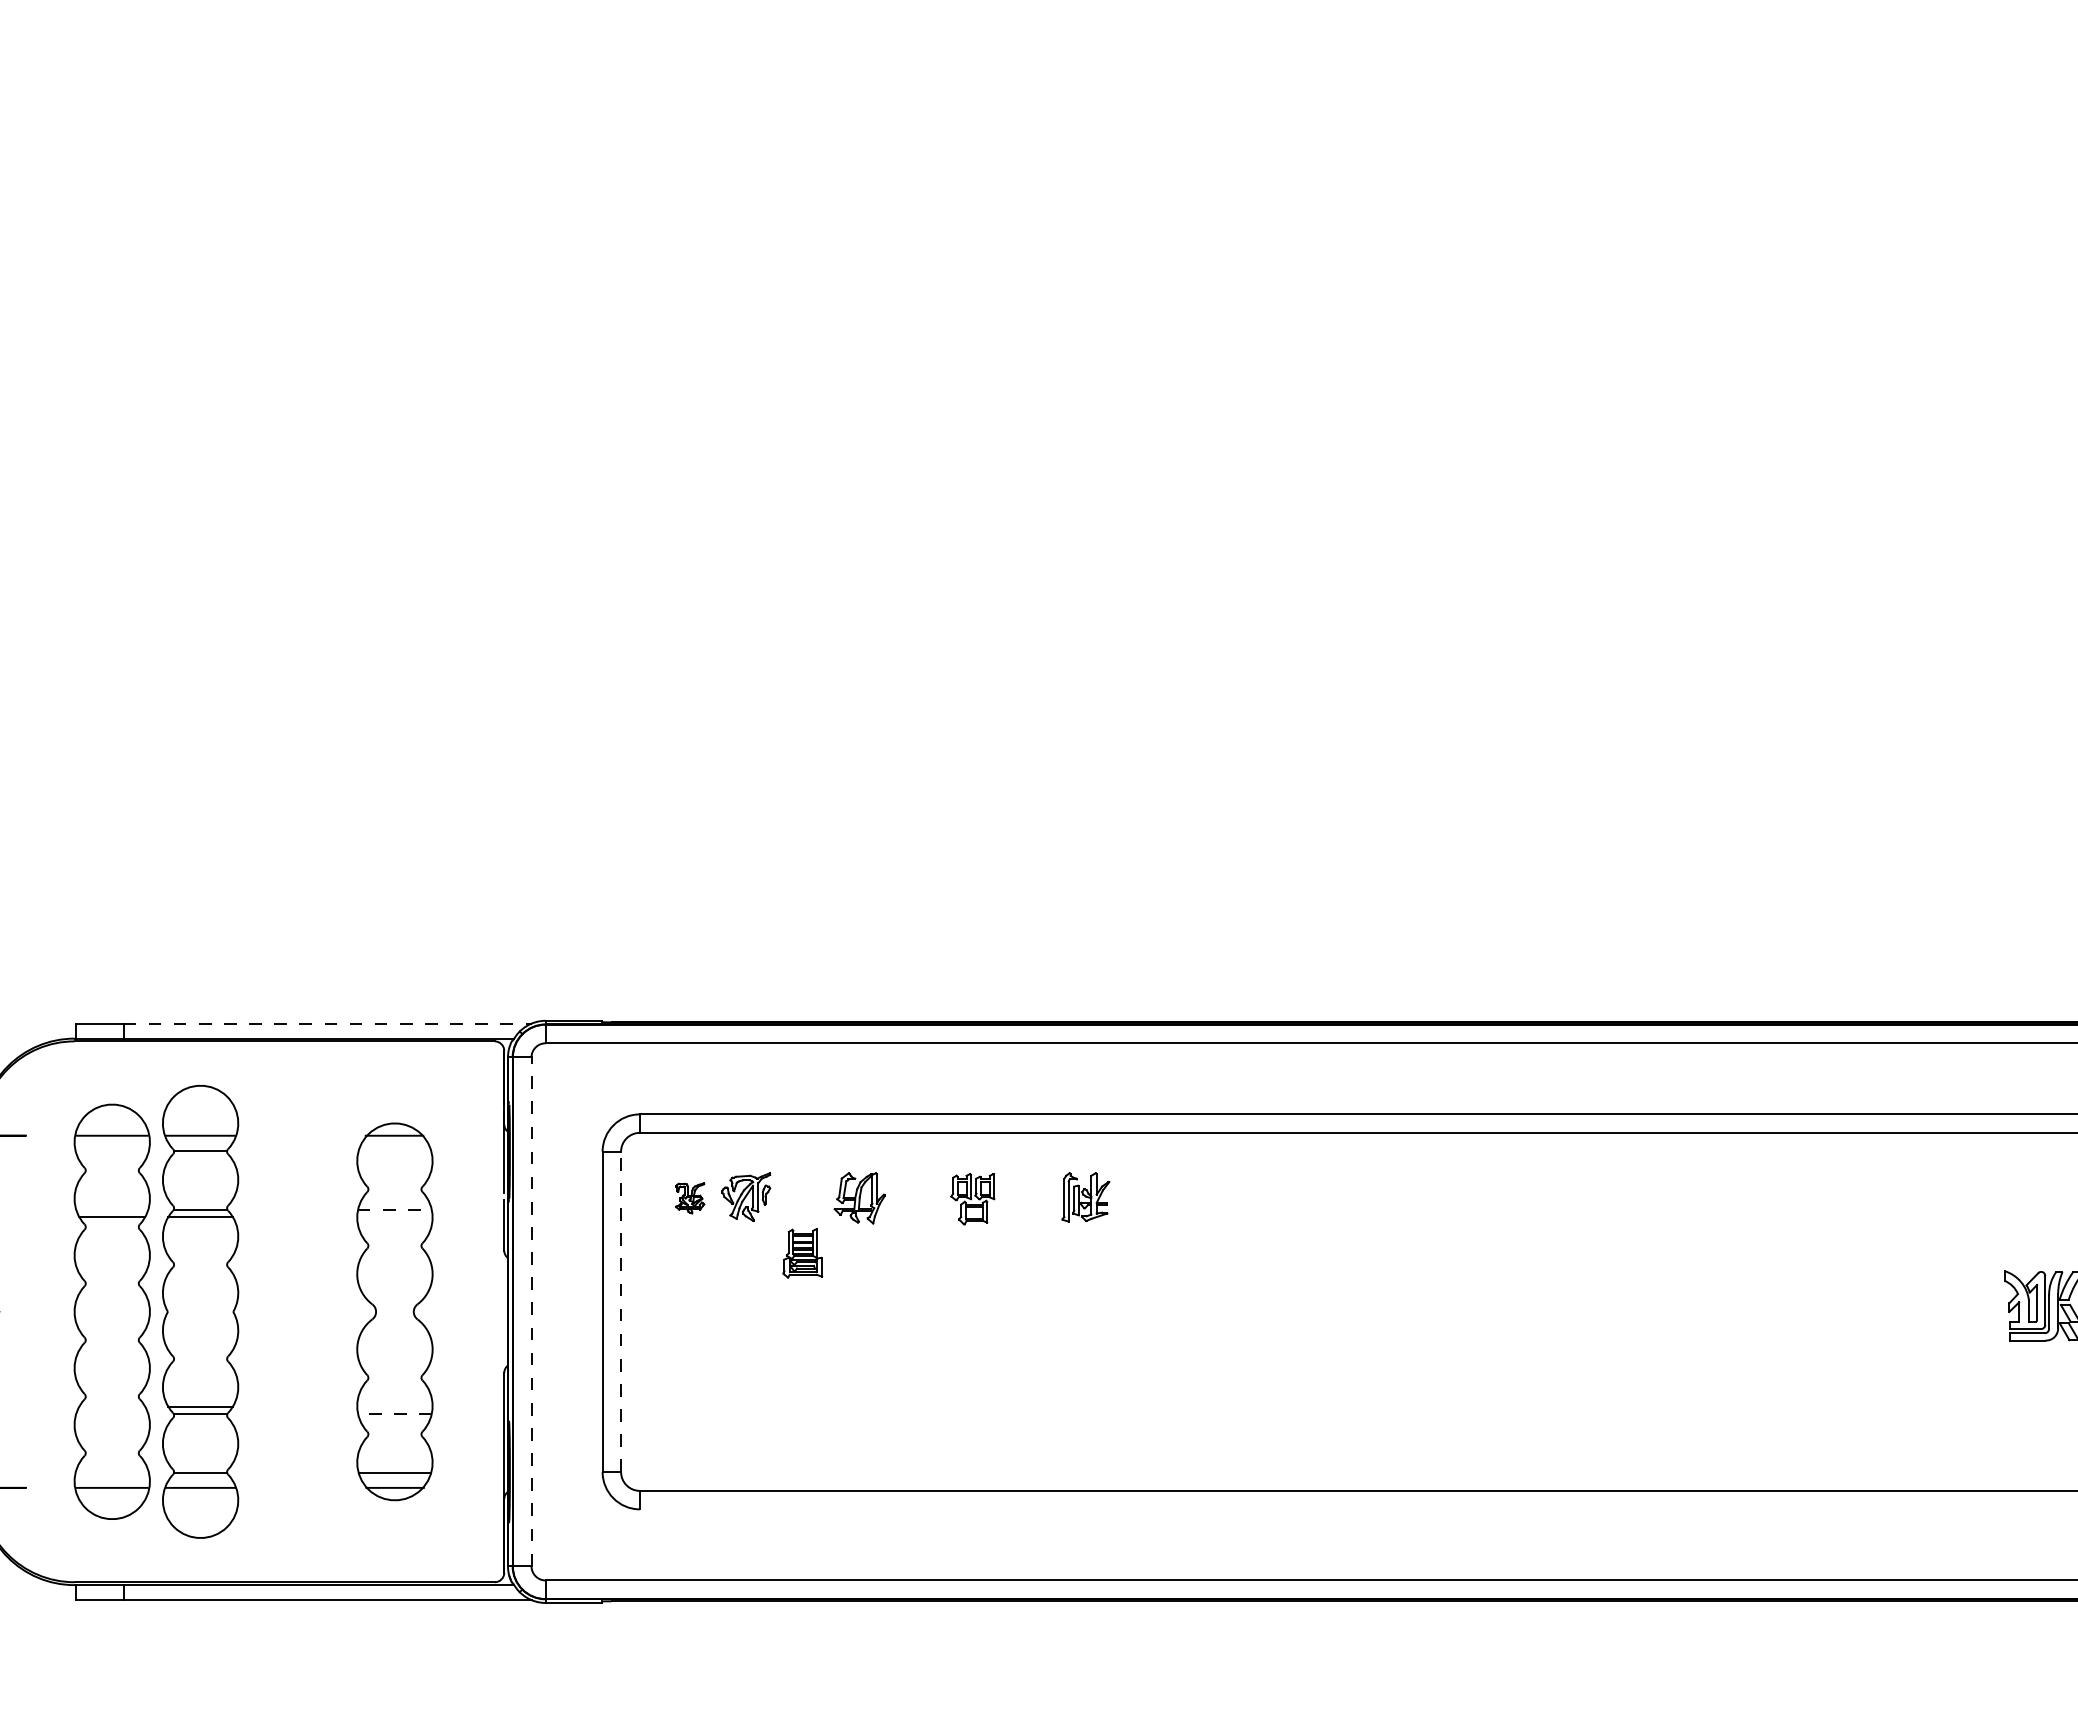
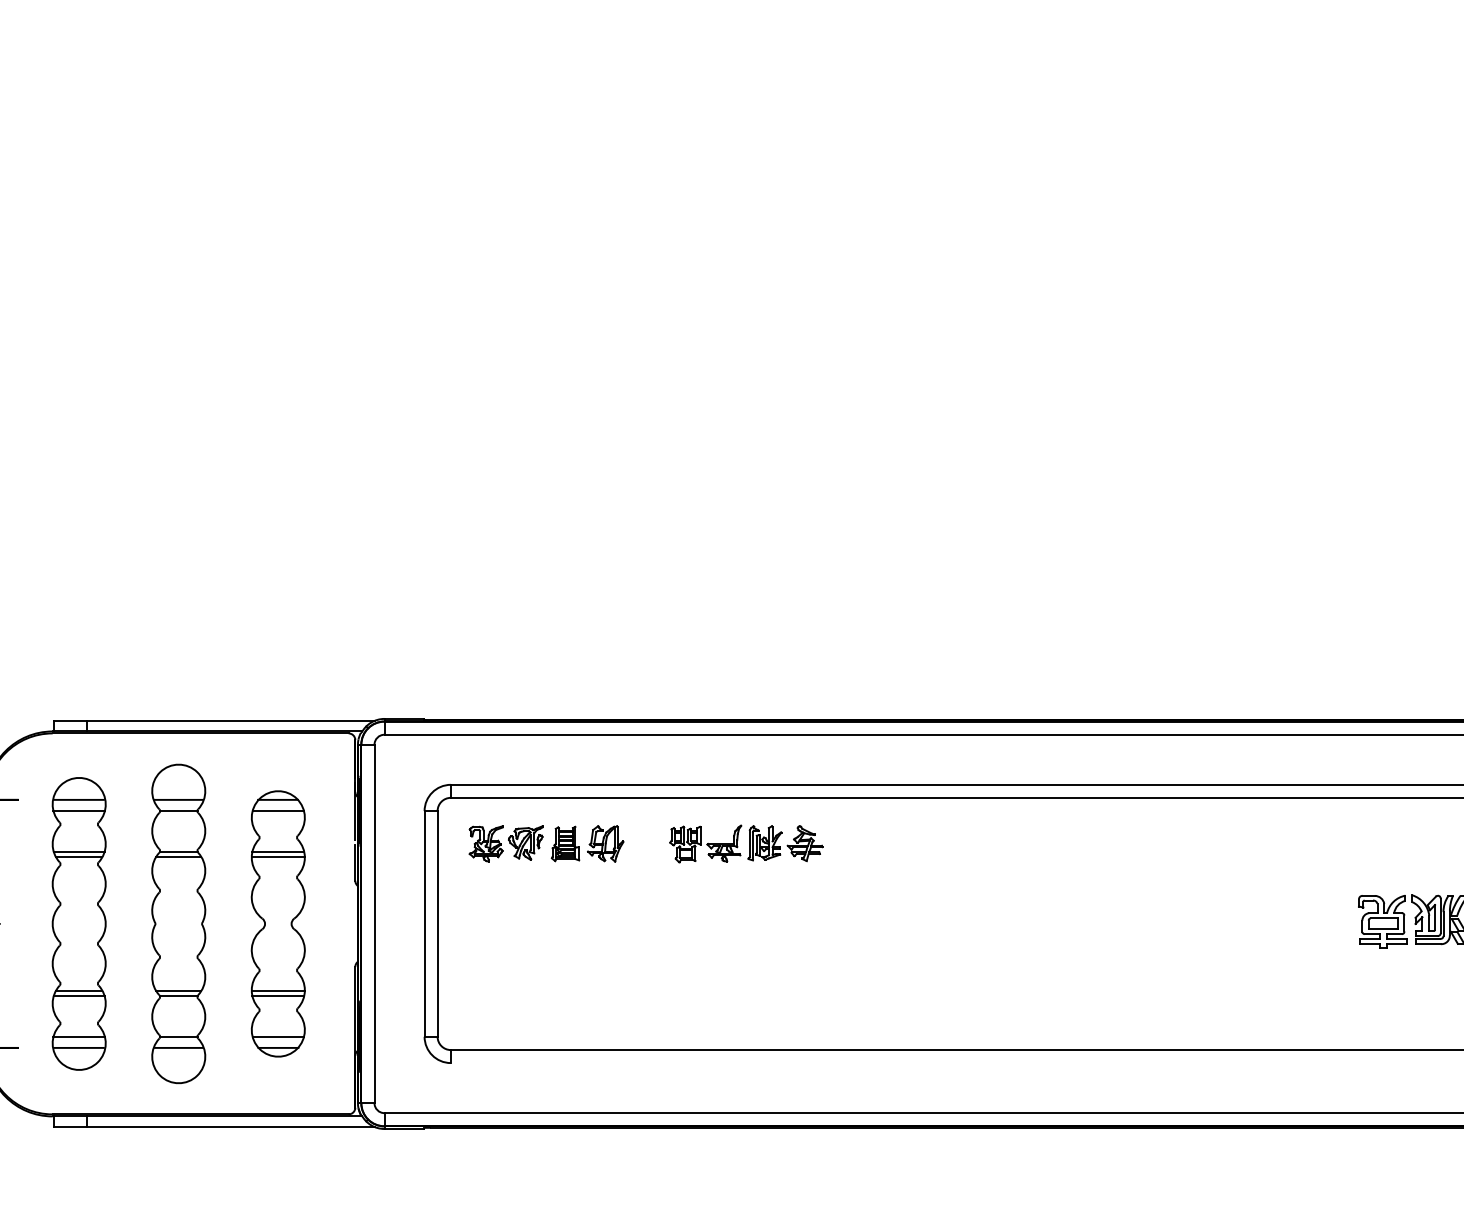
line: (328, 1023) -> (231, 720), dashed -> solid
line: (111, 1151) -> (78, 810), added
line: (394, 1151) -> (278, 810), added
part: (1027, 1197) -> (723, 843), added
part: (1142, 1197) -> (804, 843), added
part: (689, 1198) -> (485, 844), size x1.67
line: (112, 1209) -> (79, 851), added
line: (394, 1209) -> (278, 851), dashed -> solid
line: (394, 1216) -> (278, 856), added
part: (802, 1253) -> (565, 844), moved
part: (1962, 1308) -> (1382, 921), added
part: (200, 1311) -> (178, 923), moved
line: (531, 1311) -> (374, 923), dashed -> solid
line: (621, 1311) -> (437, 923), dashed -> solid
line: (111, 1406) -> (78, 990), added
line: (394, 1406) -> (278, 990), added
line: (112, 1413) -> (79, 995), added
line: (394, 1413) -> (278, 995), dashed -> solid
line: (111, 1472) -> (78, 1037), added

